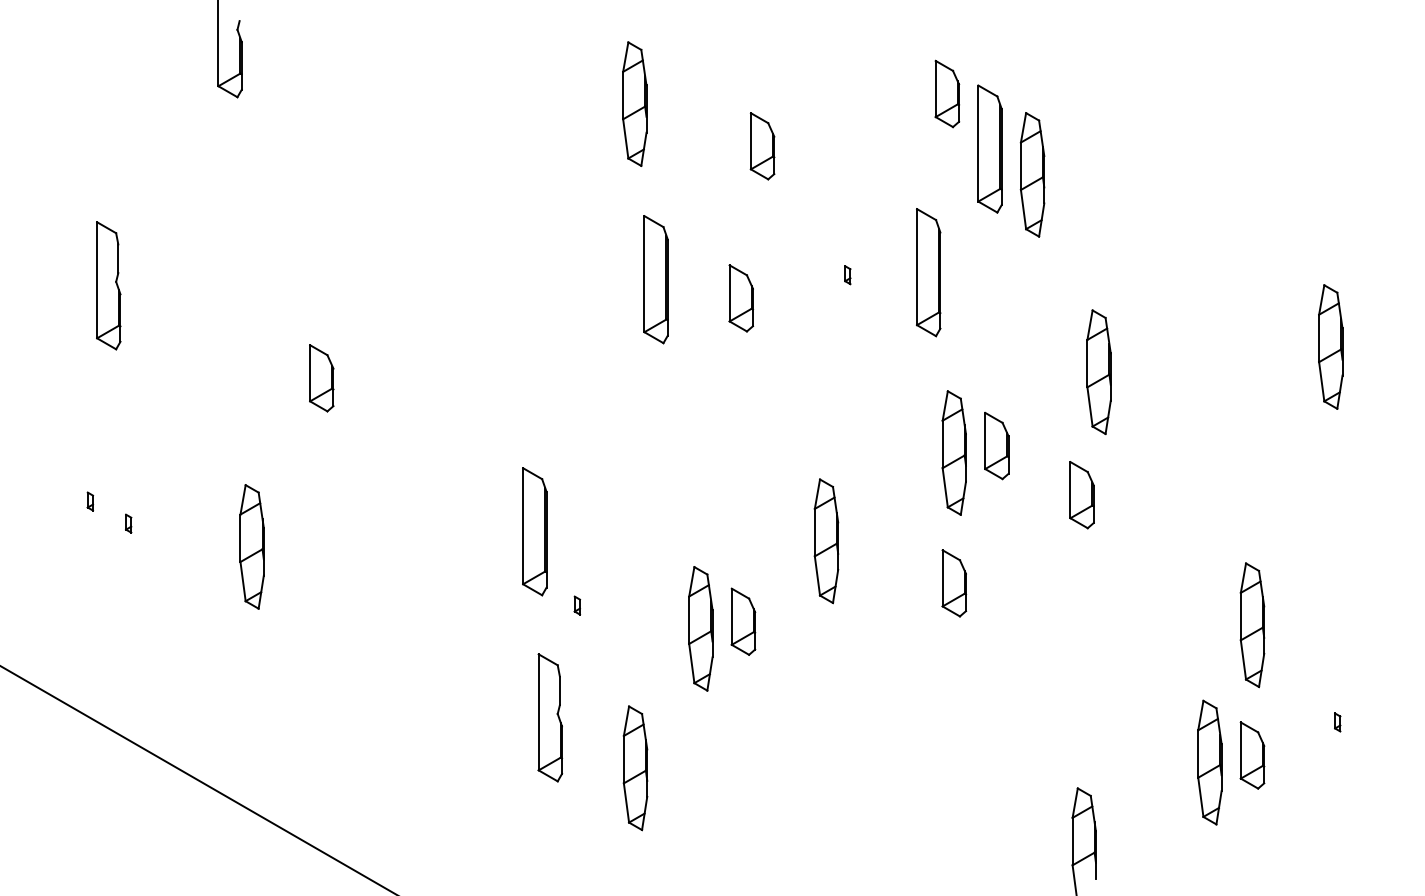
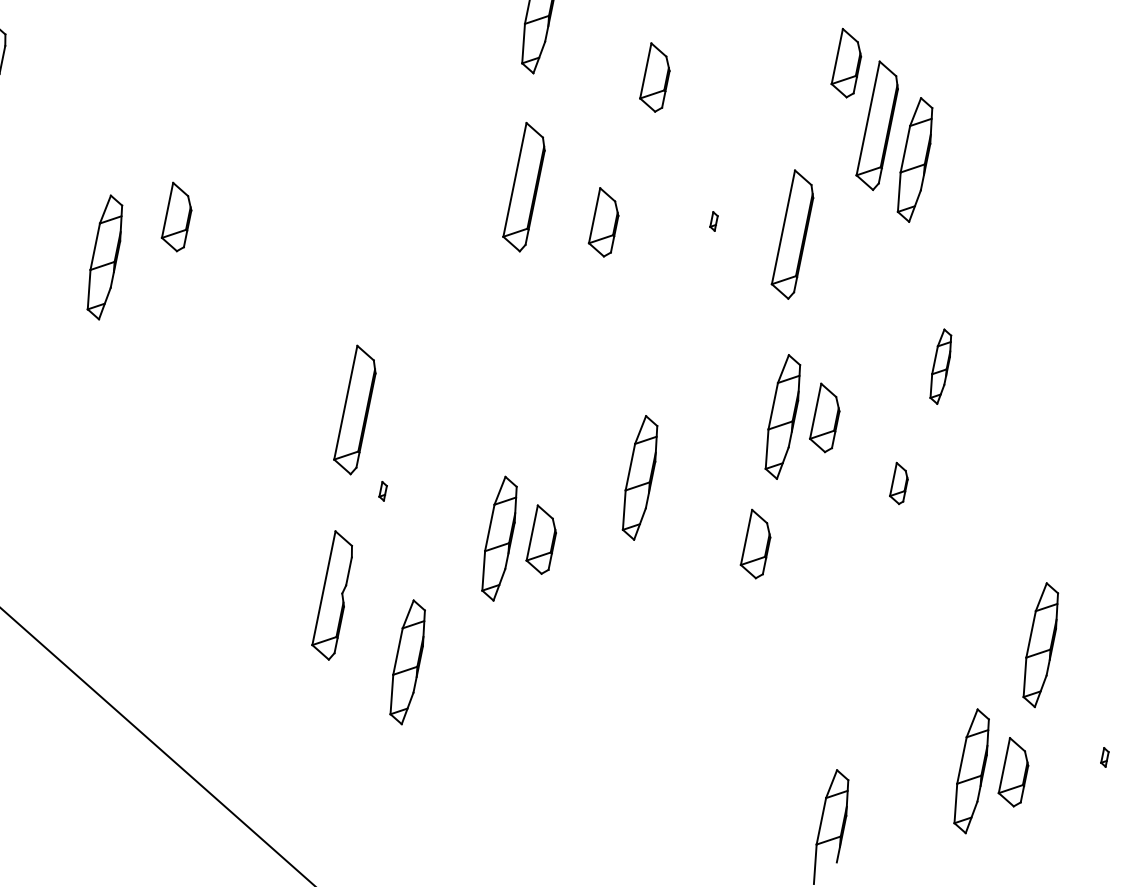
part: (1098, 372) -> (940, 366), size x0.6
part: (1081, 495) -> (899, 483), size x0.6
part: (251, 546) -> (104, 256), moved

